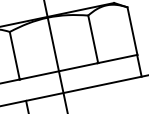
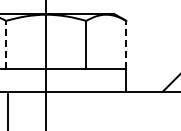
line: (132, 30) -> (126, 44), solid -> dashed
line: (15, 54) -> (6, 44), solid -> dashed

